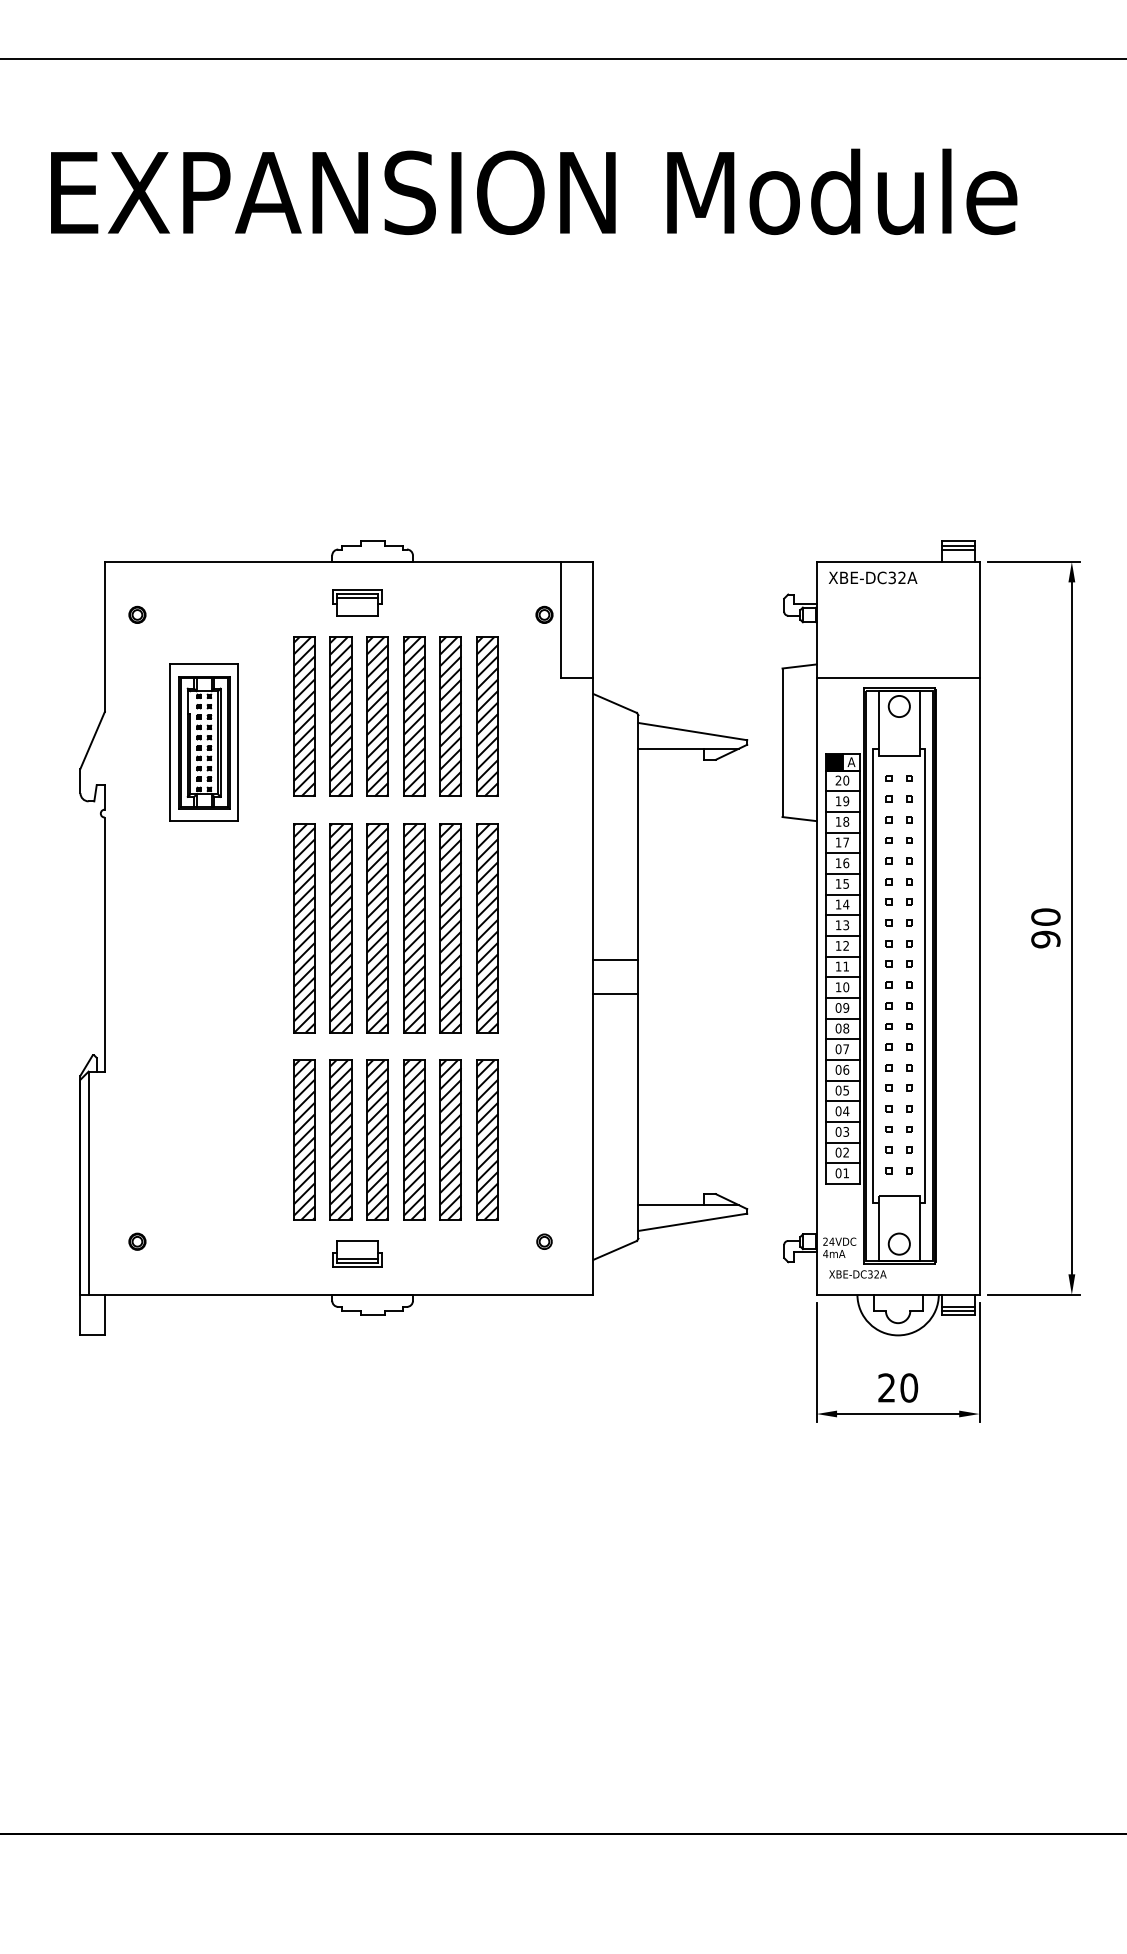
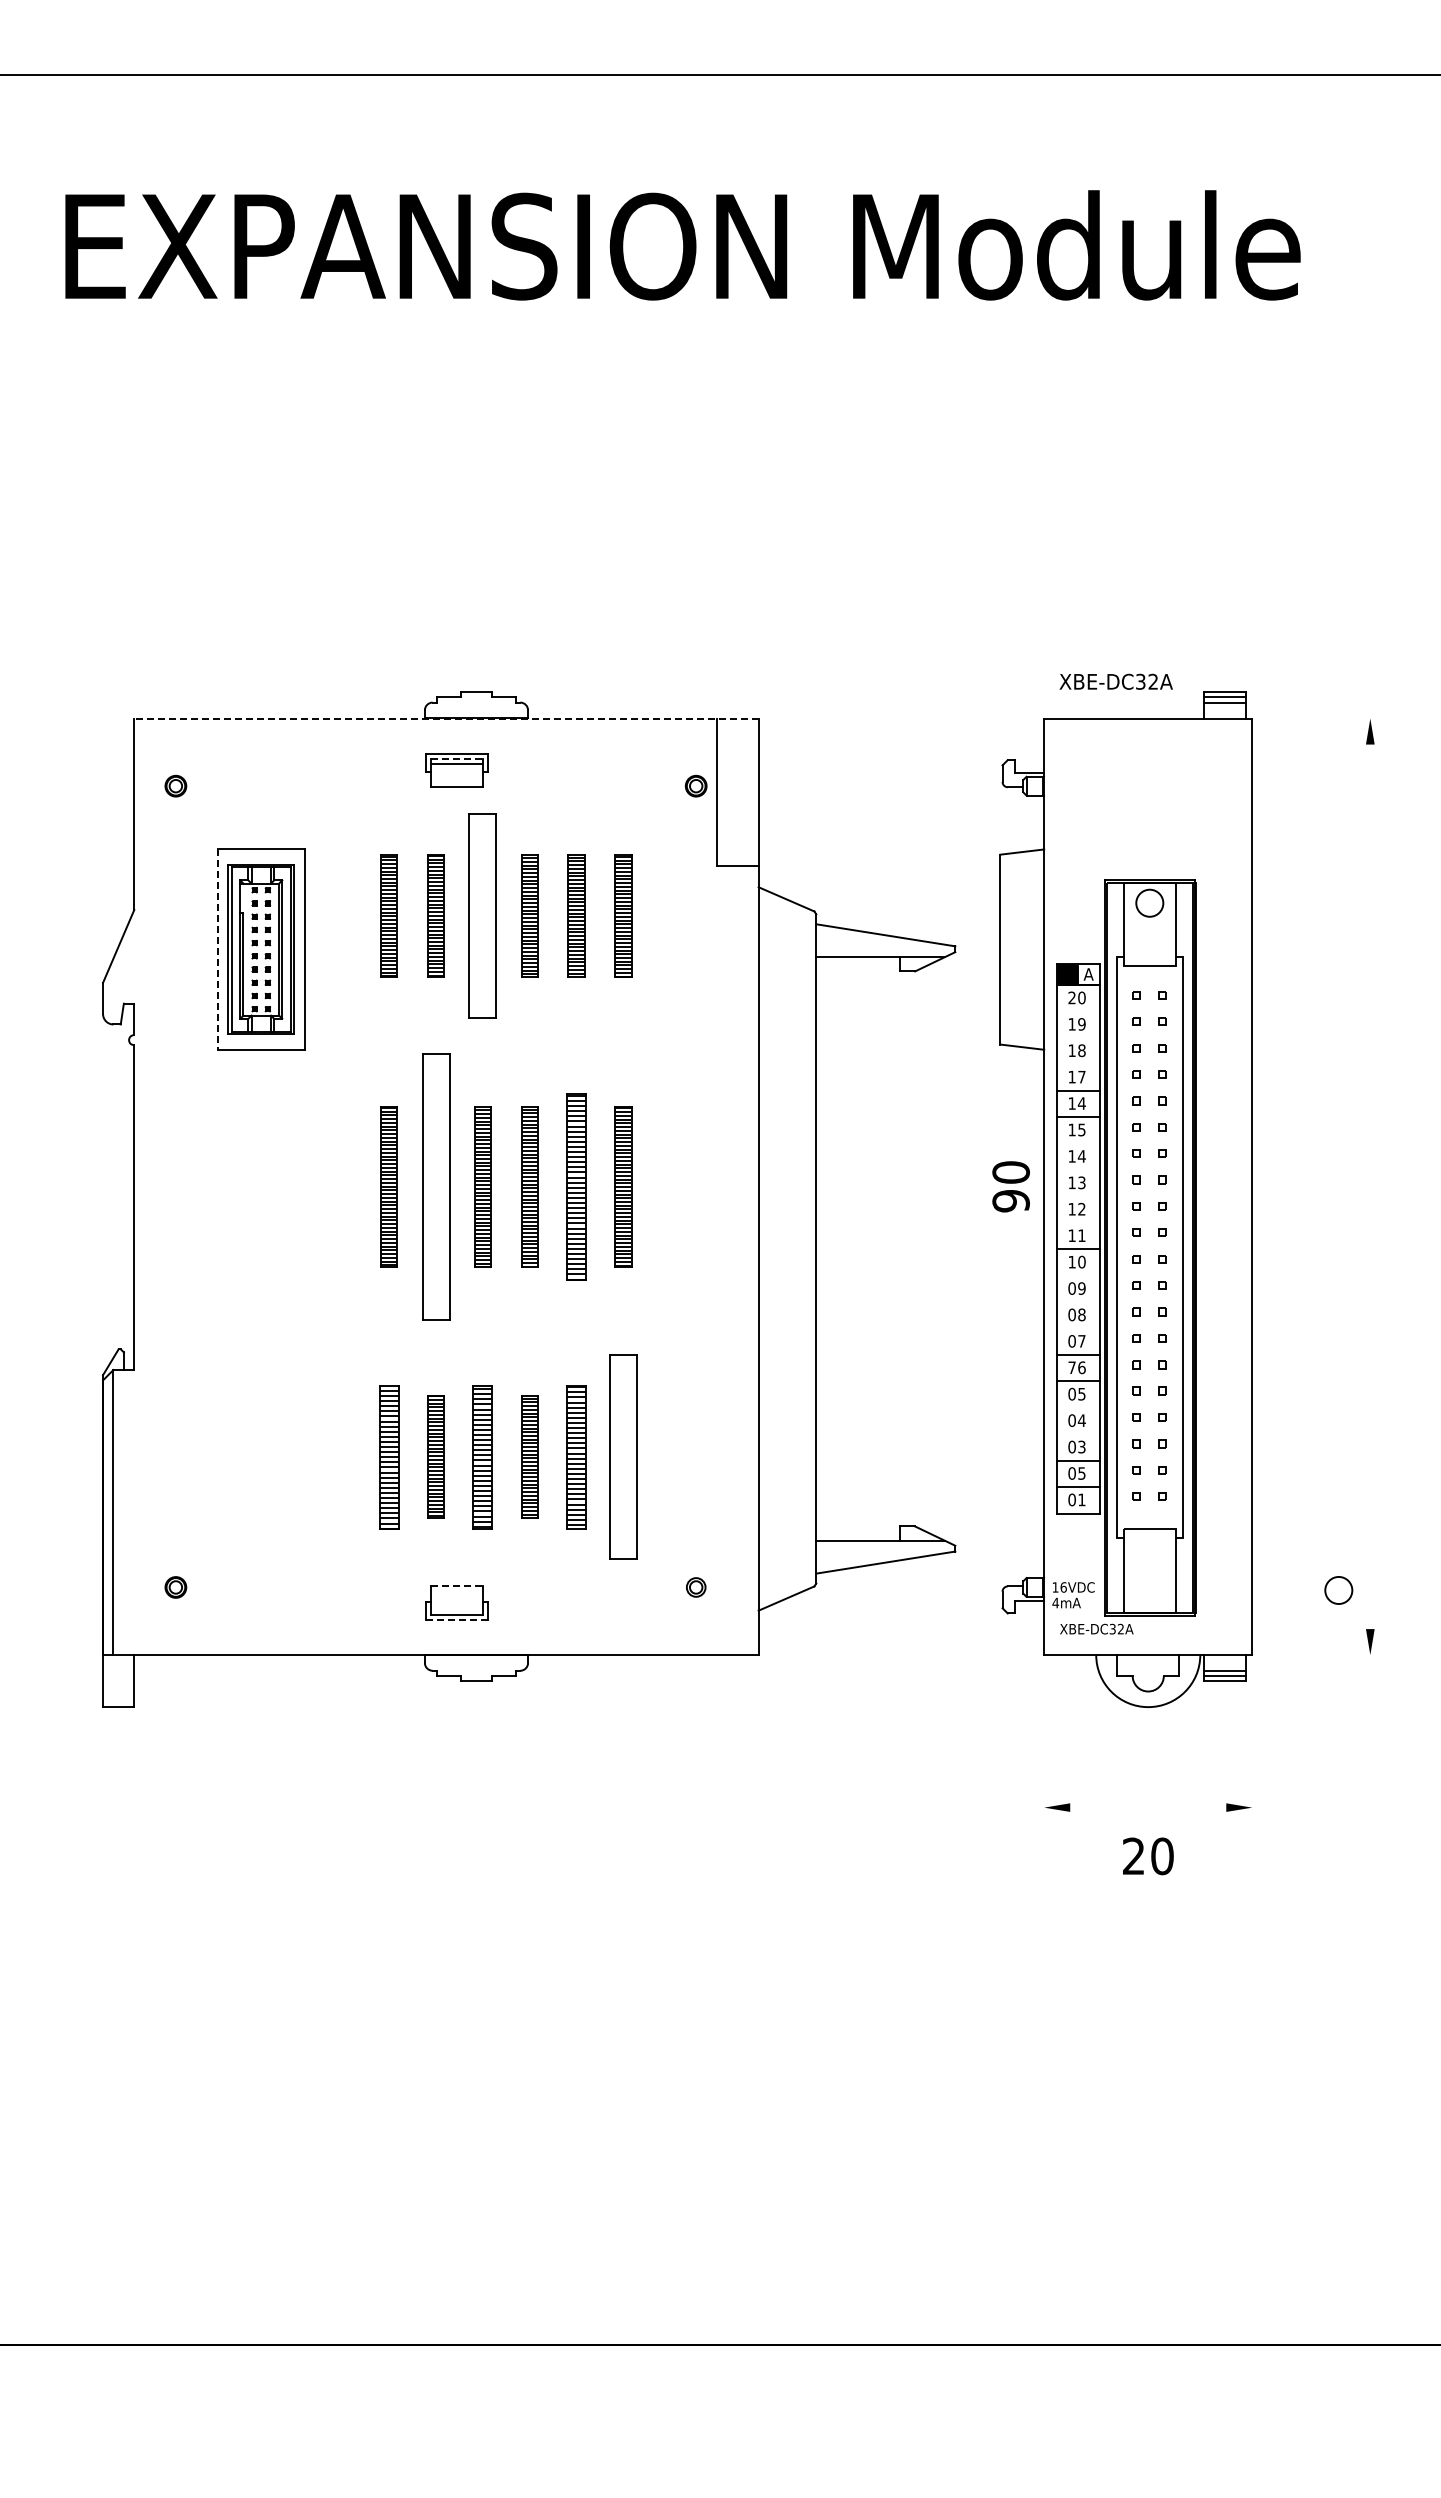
line: (348, 561) -> (445, 718), solid -> dashed
line: (1033, 561) -> (1321, 718), removed
text: (872, 577) -> (1115, 681), moved
line: (357, 594) -> (457, 759), solid -> dashed
line: (898, 677) -> (1148, 866), removed
part: (304, 716) -> (389, 915), size x0.6
part: (341, 716) -> (436, 915), size x0.6
hatch: (377, 716) -> (482, 916), removed
part: (414, 716) -> (529, 915), size x0.6
part: (450, 716) -> (576, 915), size x0.6
part: (487, 716) -> (623, 915), size x0.6
line: (170, 743) -> (218, 950), solid -> dashed
line: (842, 791) -> (1077, 1011), removed
line: (842, 811) -> (1077, 1037), removed
line: (842, 832) -> (1077, 1064), removed
text: (845, 863) -> (1081, 1103), 16 -> 14
line: (842, 894) -> (1077, 1143), removed
line: (842, 915) -> (1077, 1170), removed
part: (304, 928) -> (389, 1186), size x0.6
hatch: (340, 928) -> (435, 1186), removed
part: (377, 928) -> (482, 1186), size x0.6
part: (414, 928) -> (529, 1186), size x0.6
part: (450, 928) -> (576, 1186), size x0.7
part: (487, 928) -> (623, 1186), size x0.6
text: (1045, 928) -> (1010, 1186), moved
line: (1071, 928) -> (1370, 1186), removed
line: (842, 935) -> (1077, 1196), removed
line: (842, 956) -> (1077, 1222), removed
line: (615, 960) -> (787, 1227), removed
line: (615, 993) -> (787, 1270), removed
line: (842, 997) -> (1077, 1275), removed
line: (842, 1018) -> (1077, 1302), removed
line: (842, 1039) -> (1077, 1328), removed
text: (838, 1069) -> (1071, 1367), 06 -> 76
line: (842, 1100) -> (1077, 1407), removed
line: (842, 1122) -> (1077, 1434), removed
part: (304, 1139) -> (389, 1456), size x0.7
part: (341, 1139) -> (436, 1456), size x0.6
part: (377, 1139) -> (482, 1456), size x0.7
part: (414, 1139) -> (529, 1456), size x0.6
part: (450, 1139) -> (576, 1456), size x0.7
hatch: (486, 1140) -> (622, 1457), removed
text: (845, 1152) -> (1081, 1473), 02 -> 05
line: (357, 1241) -> (457, 1586), solid -> dashed
text: (828, 1241) -> (1059, 1587), 24VDC -> 16VDC
circle: (899, 1244) -> (1338, 1590), moved
line: (356, 1259) -> (456, 1609), removed
line: (357, 1266) -> (457, 1619), solid -> dashed
line: (1033, 1295) -> (1321, 1655), removed
line: (816, 1362) -> (1044, 1741), removed
line: (979, 1362) -> (1252, 1741), removed
text: (898, 1388) -> (1148, 1856), moved
line: (898, 1413) -> (1148, 1807), removed

